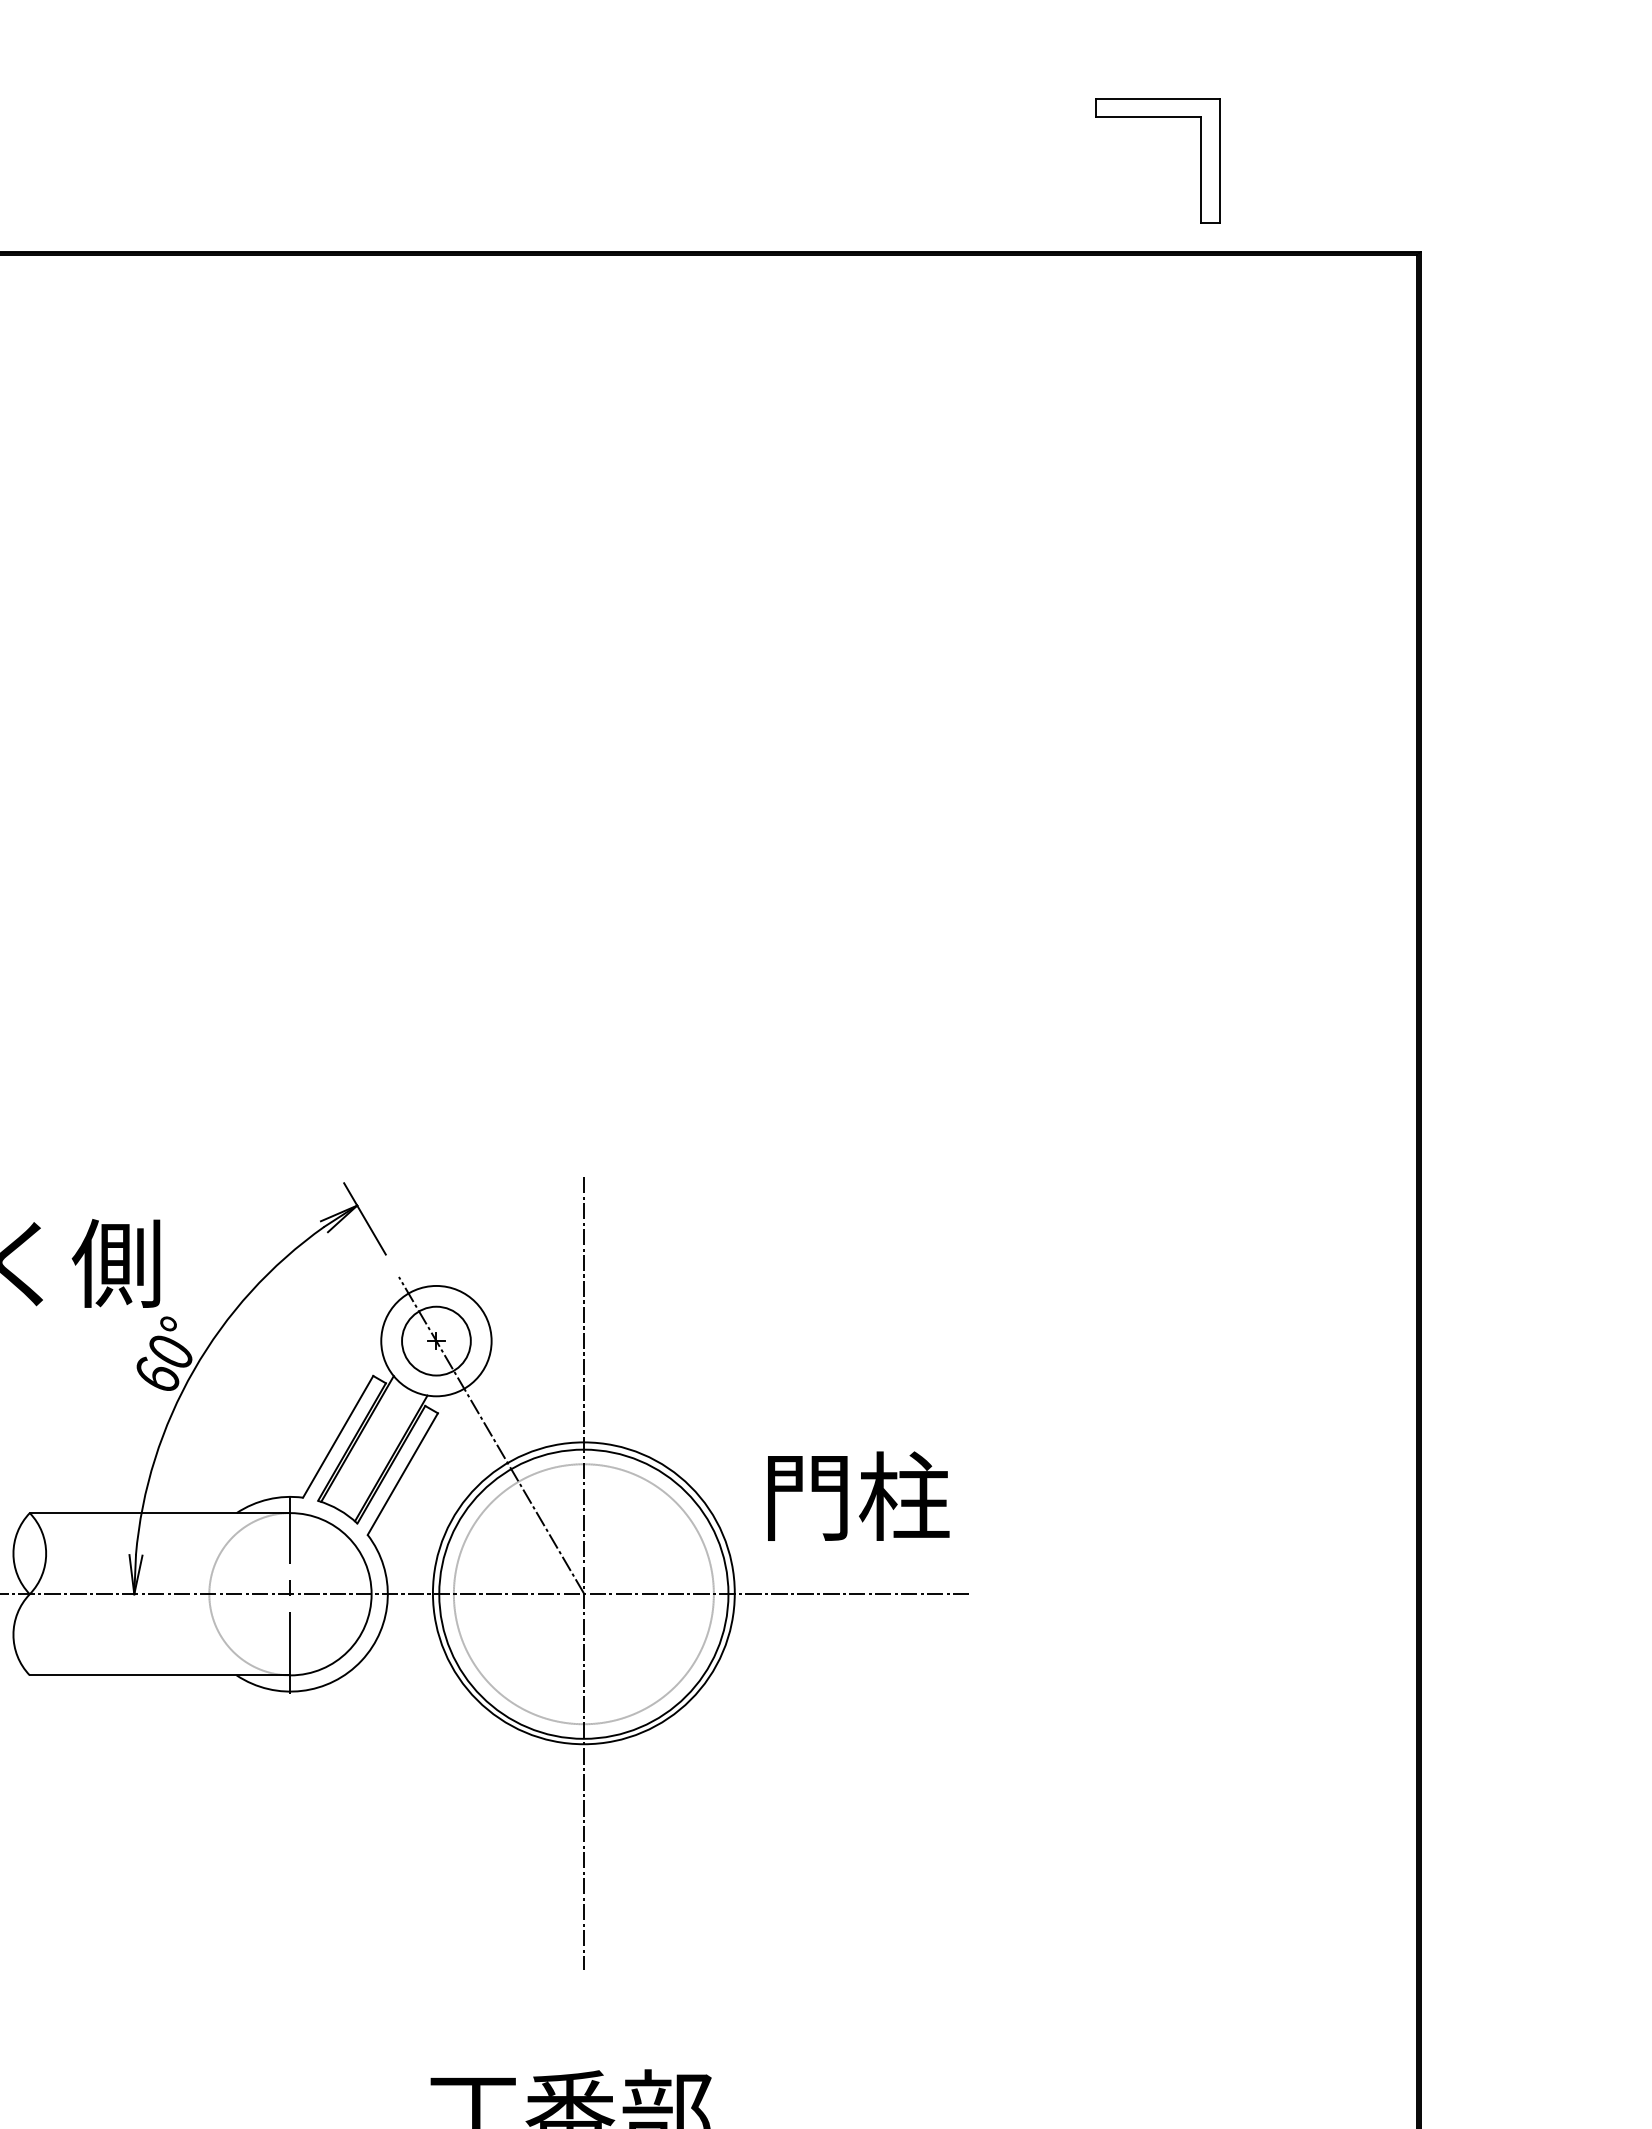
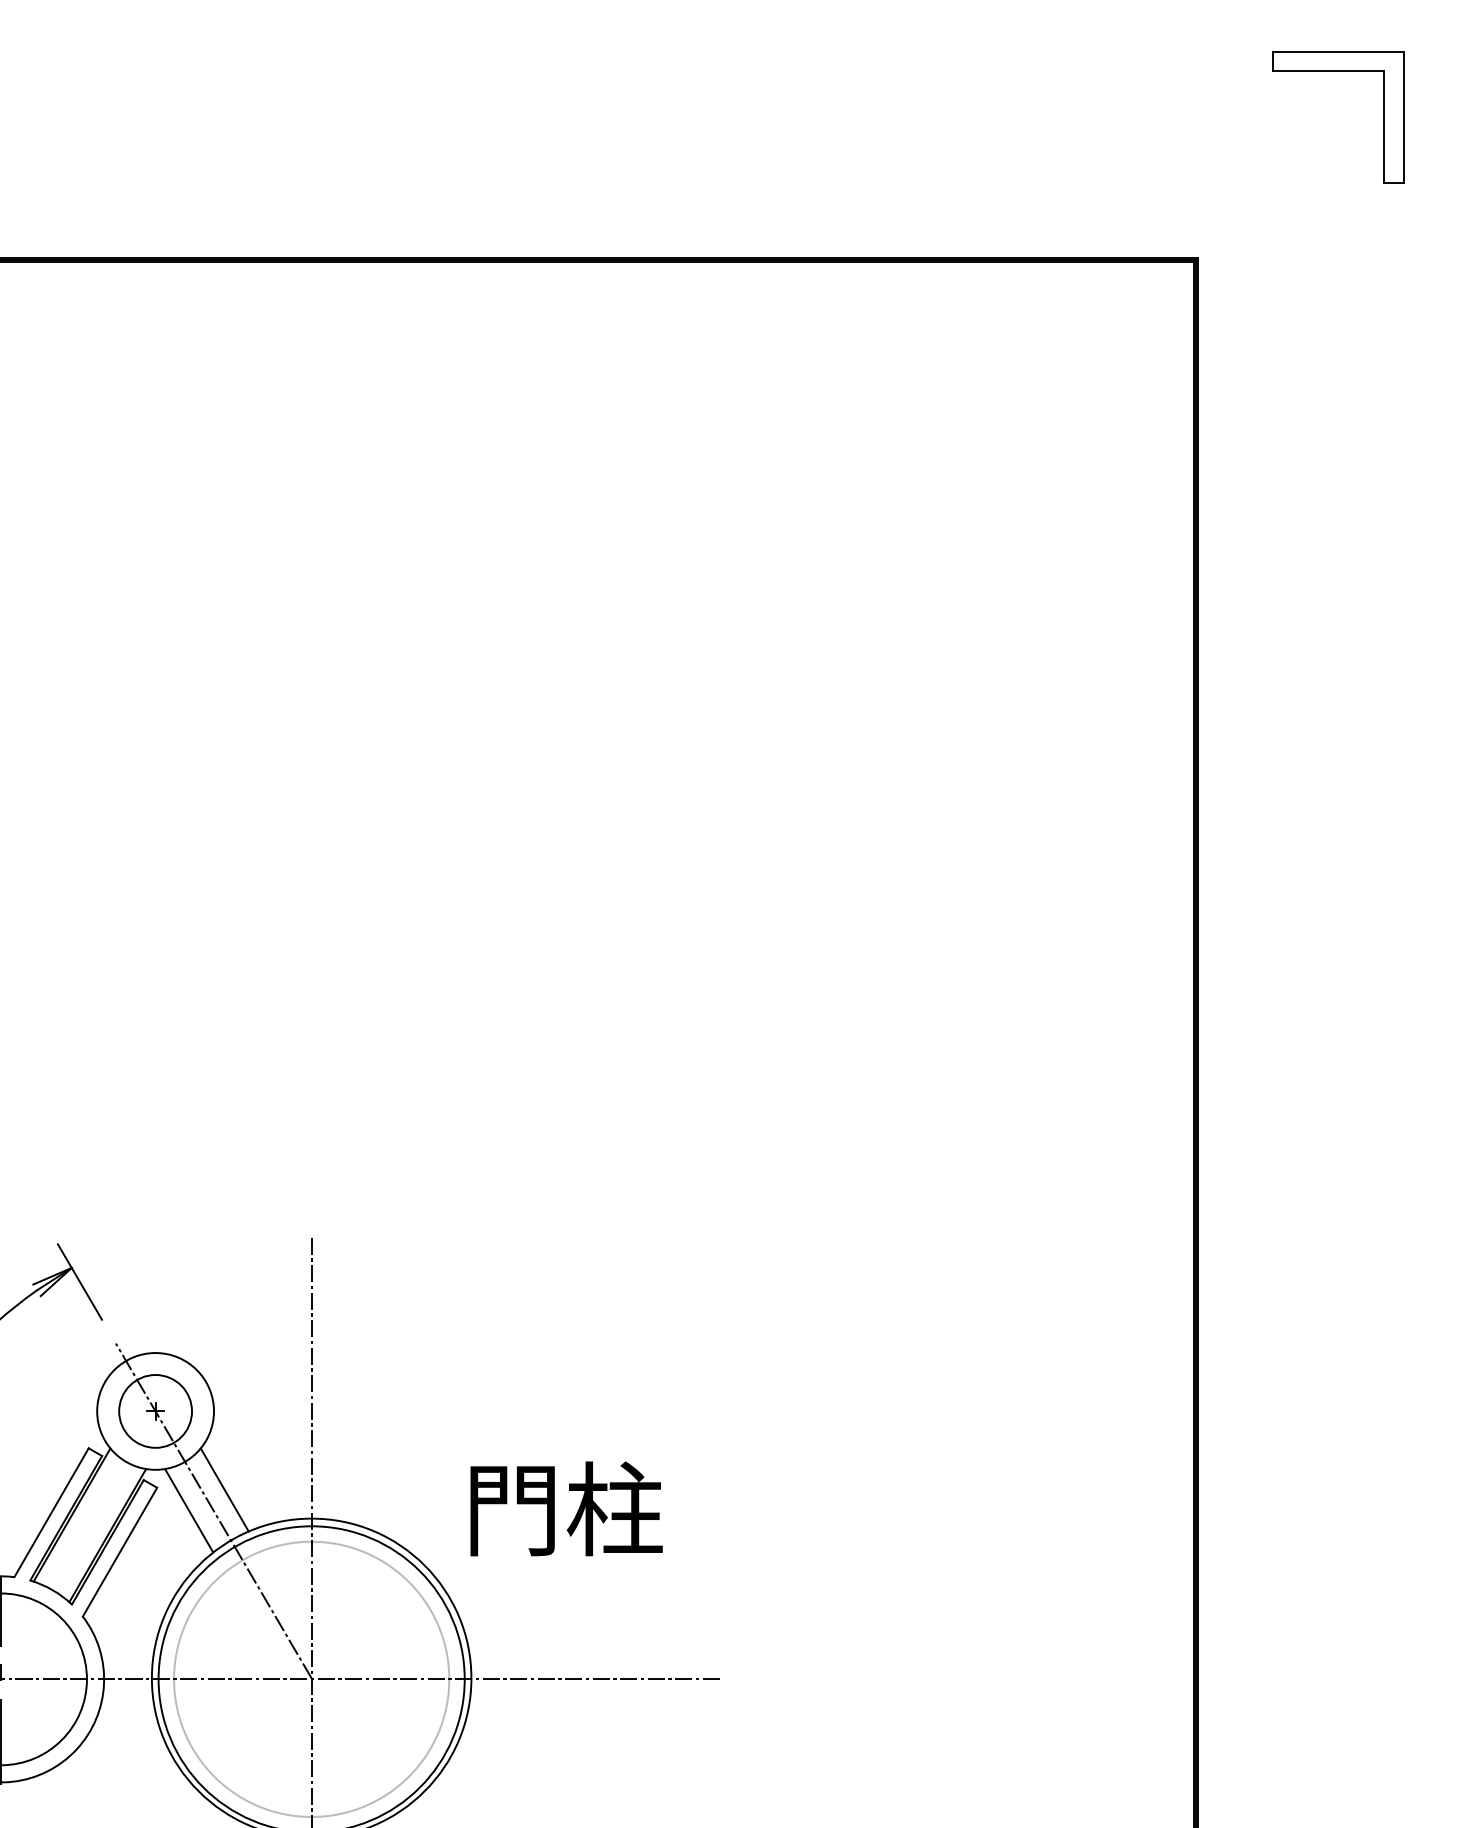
part: (1157, 117) -> (1338, 71), moved
line: (501, 1415) -> (224, 1490), added
line: (467, 1434) -> (188, 1510), added
text: (858, 1495) -> (566, 1508), moved

